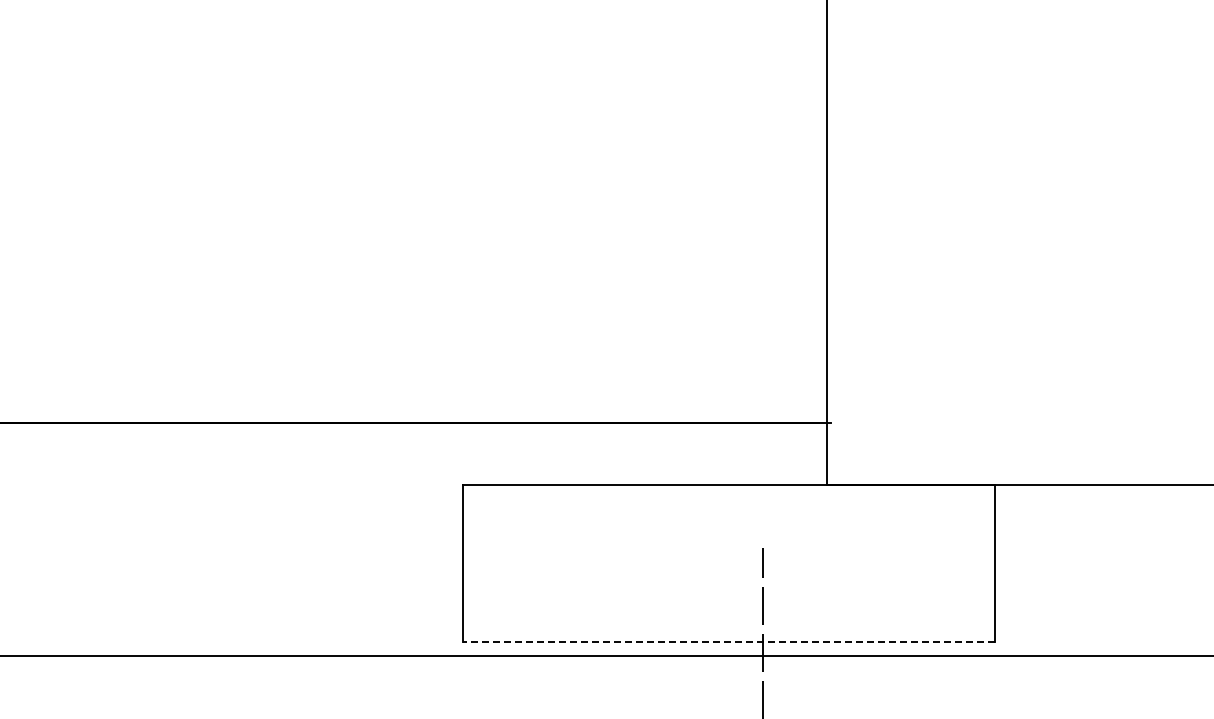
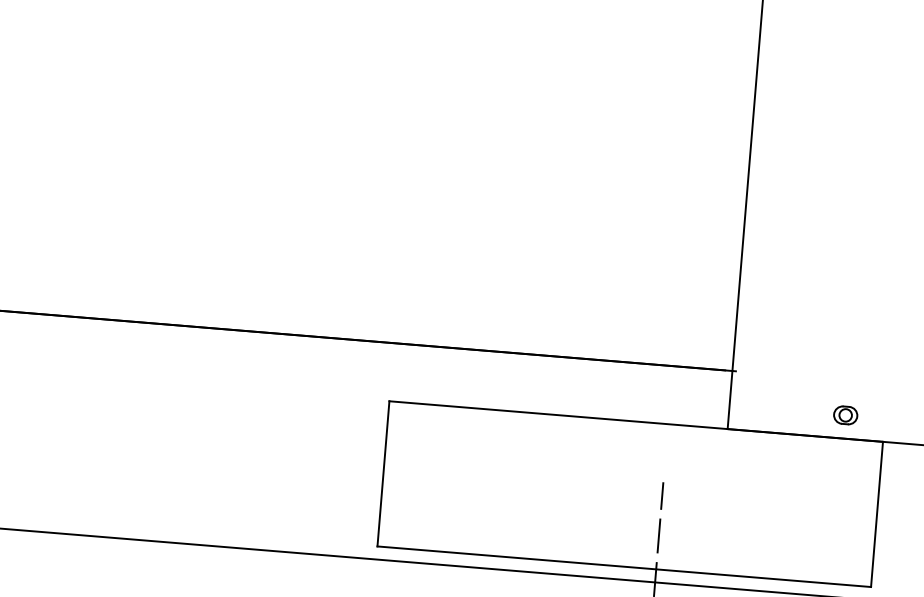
part: (951, 460) -> (844, 415), added
line: (728, 641) -> (624, 566), dashed -> solid

